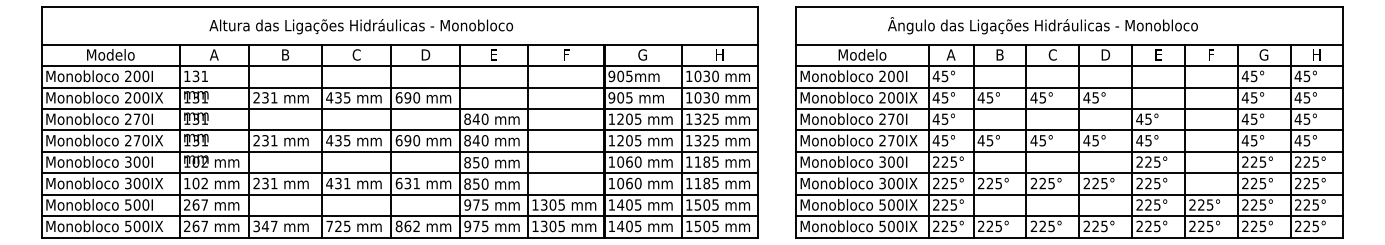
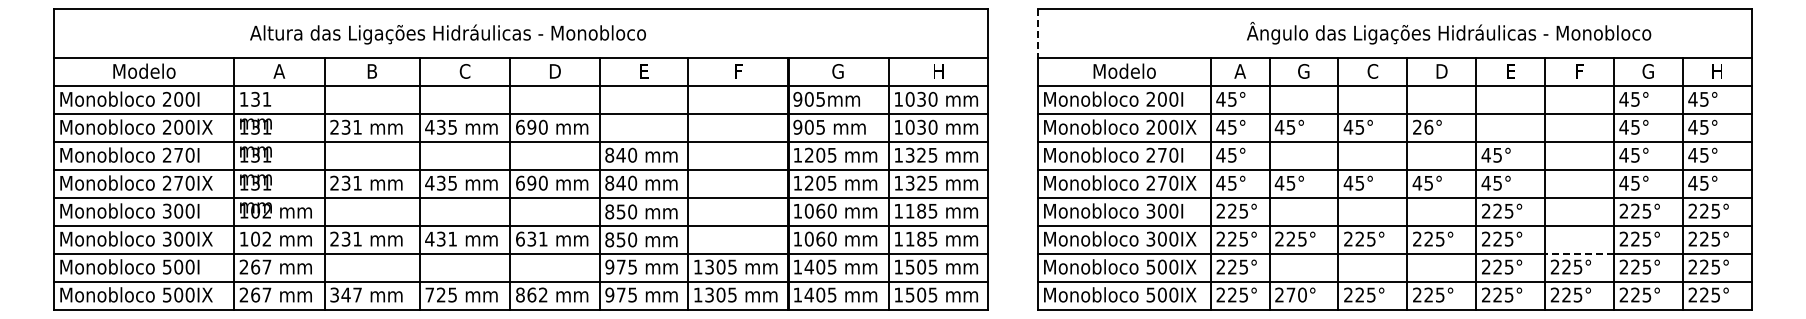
text: (1043, 25) -> (1449, 33), moved
text: (360, 26) -> (447, 34), moved
line: (795, 26) -> (1037, 34), solid -> dashed
text: (999, 55) -> (1303, 71), B -> G
text: (1090, 97) -> (1422, 126), 45° -> 26°
line: (1211, 194) -> (1579, 253), solid -> dashed
text: (994, 226) -> (1296, 294), 225° -> 270°

